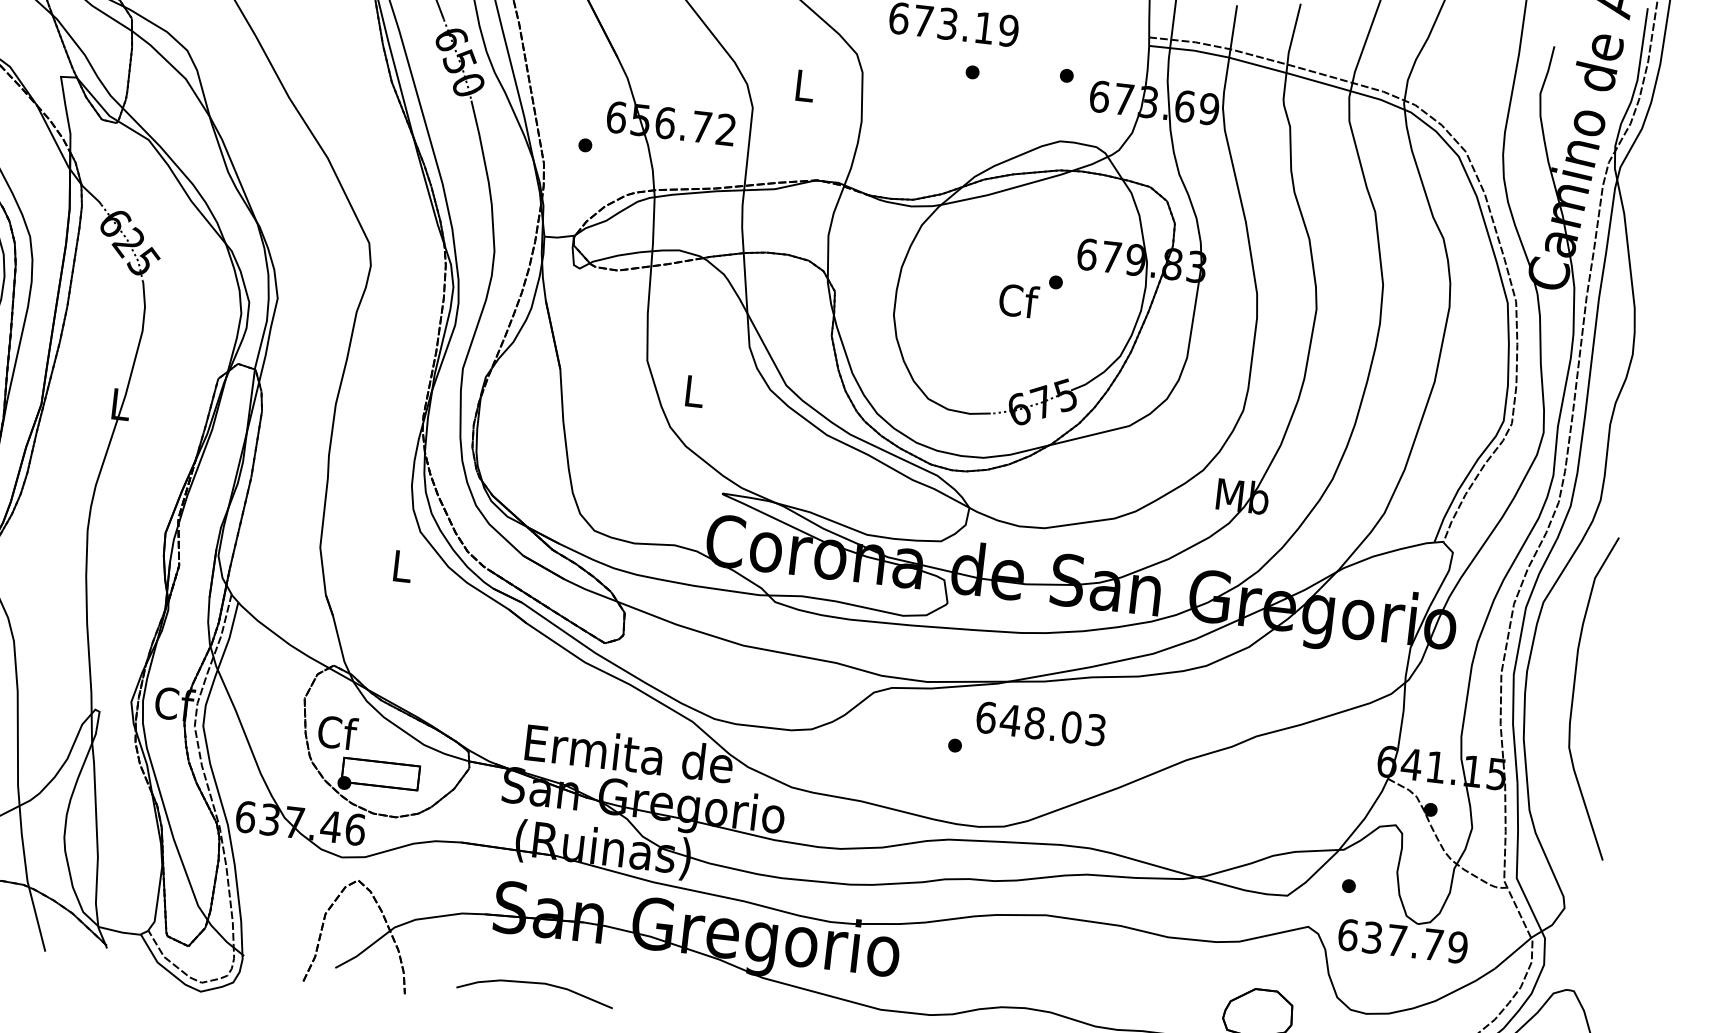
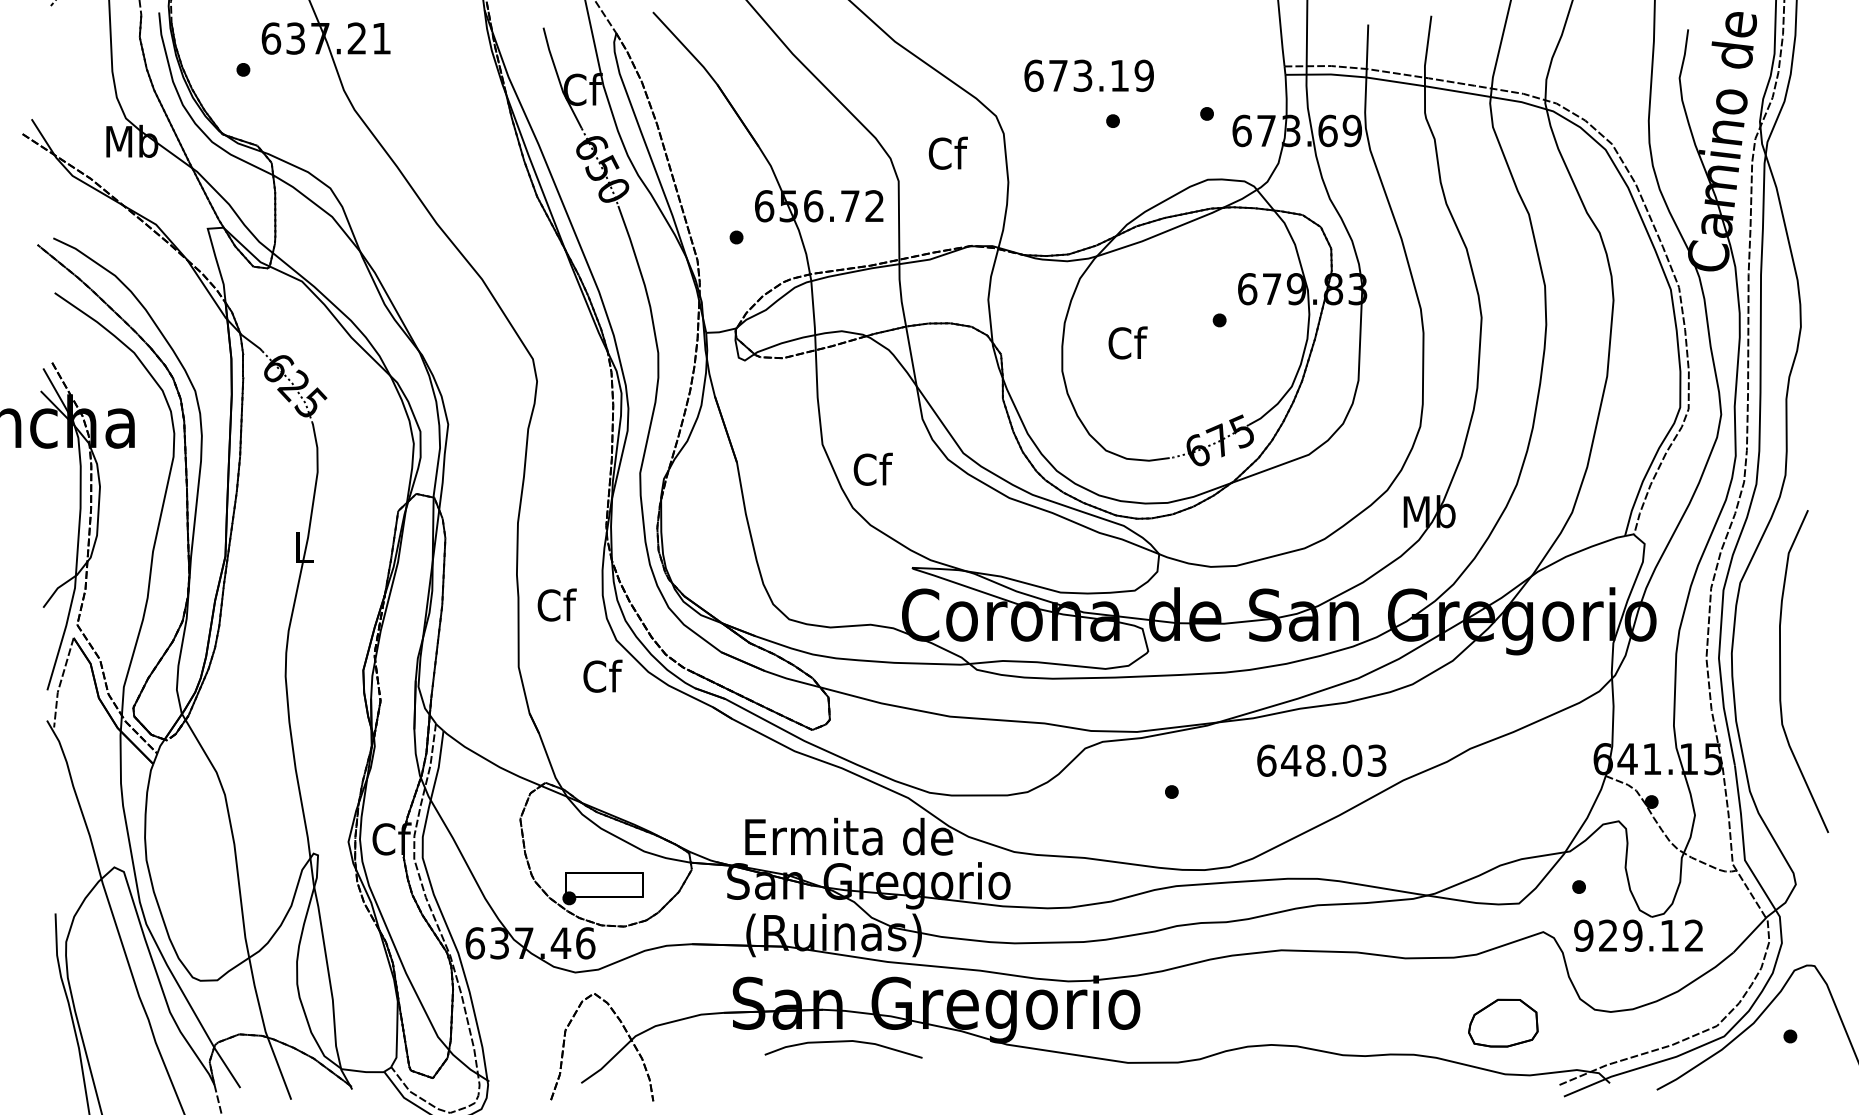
text: (804, 84) -> (947, 152), L -> Cf
text: (1018, 300) -> (1127, 342), moved
text: (694, 390) -> (872, 468), L -> Cf
text: (402, 565) -> (602, 675), L -> Cf
text: (1040, 723) -> (1321, 760), moved
text: (337, 732) -> (556, 604), moved
text: (1402, 940) -> (1638, 935), 637.79 -> 929.12
curve: (536, 984) -> (843, 1042), moved

